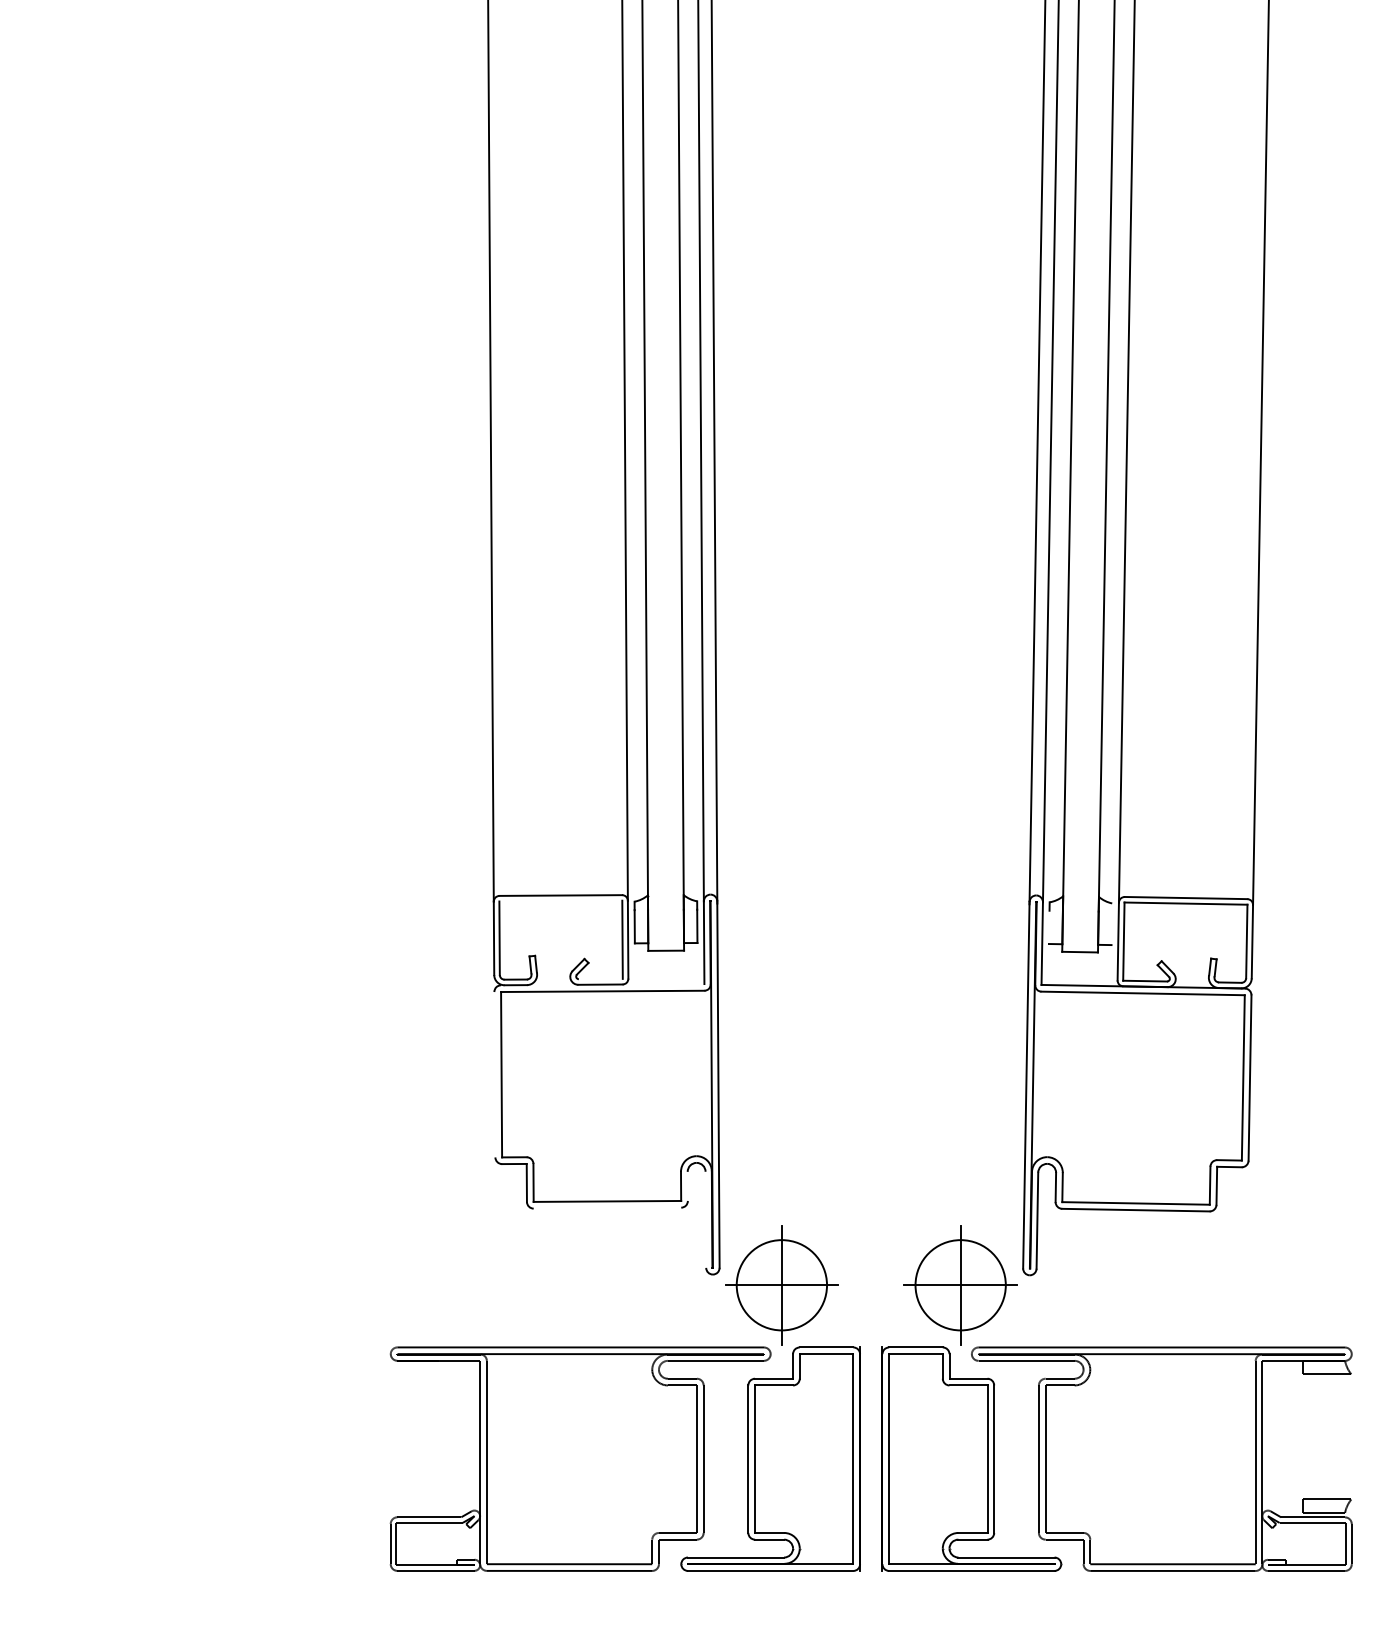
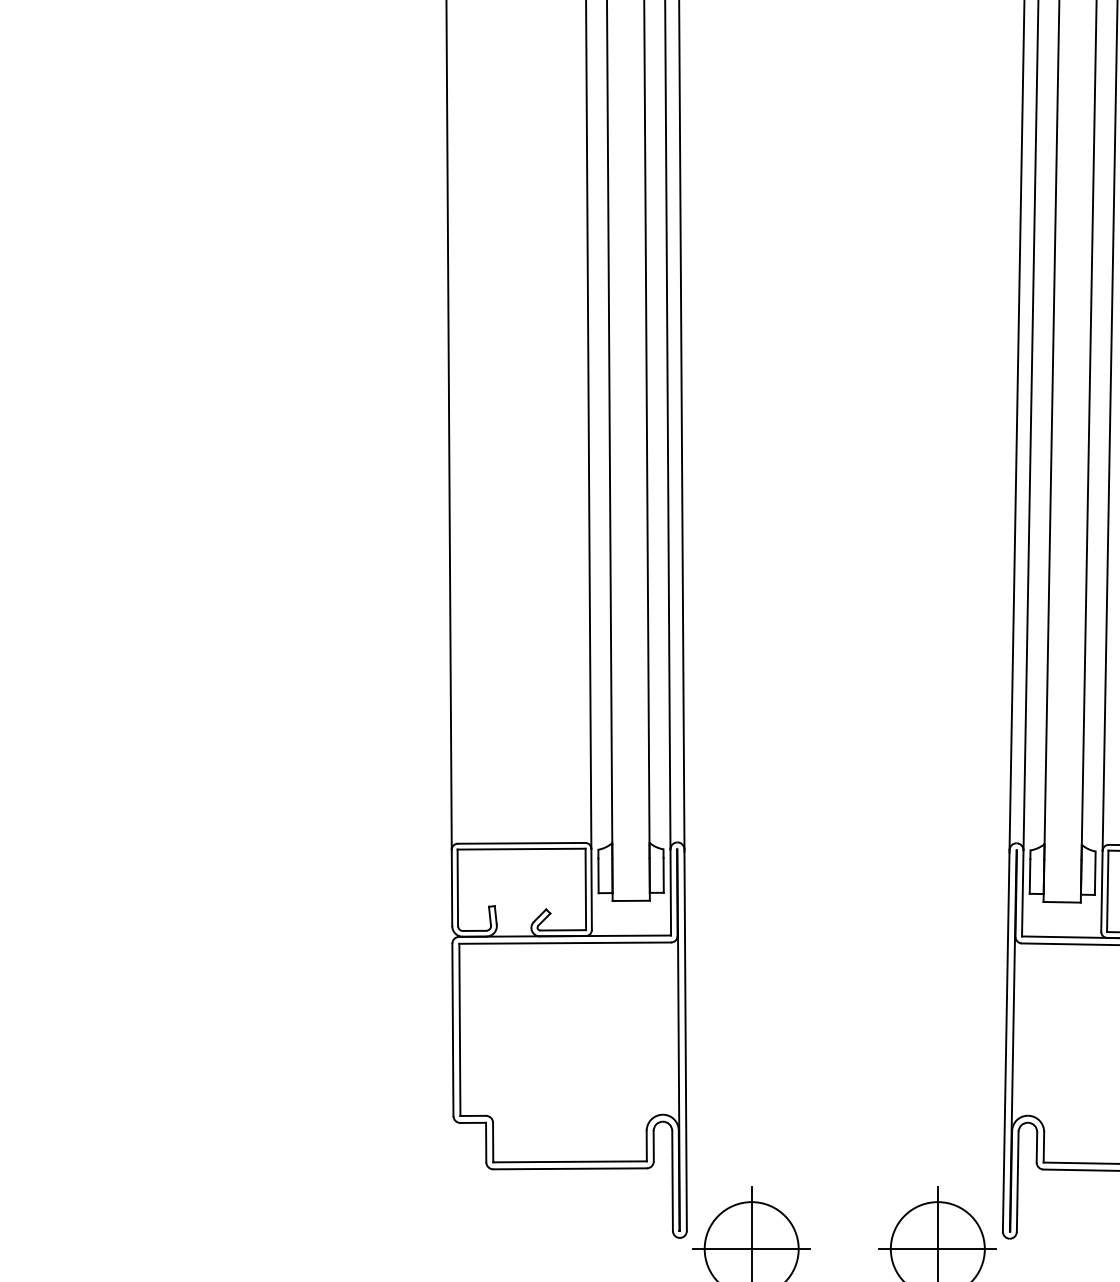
line: (560, 900) -> (521, 848), added
line: (1111, 924) -> (1094, 873), added
line: (1048, 927) -> (1029, 876), added
line: (600, 978) -> (562, 929), added
line: (602, 984) -> (564, 935), added
line: (494, 1074) -> (452, 1029), added
line: (687, 1185) -> (653, 1145), added
line: (607, 1207) -> (570, 1168), added
line: (705, 1219) -> (672, 1180), added

